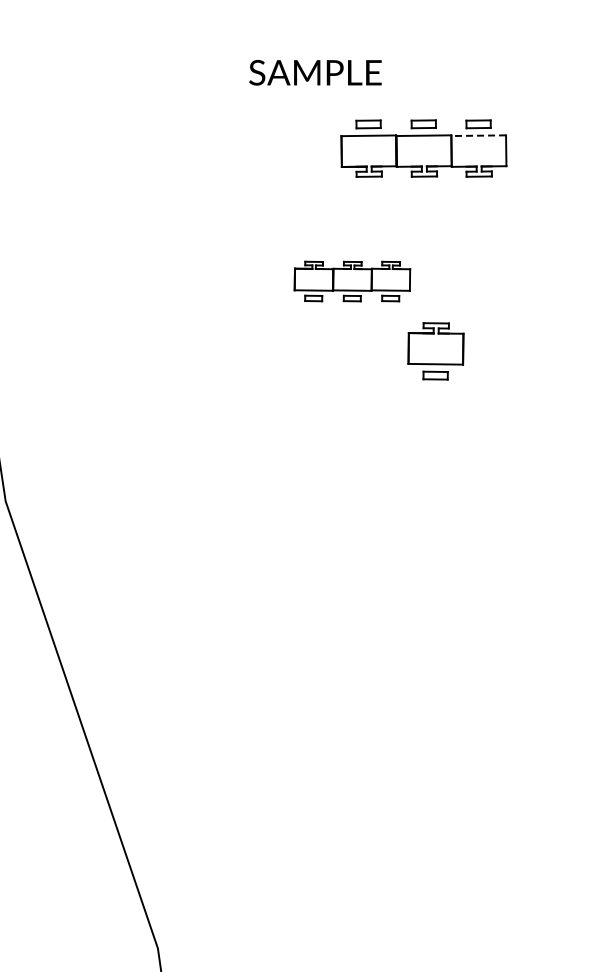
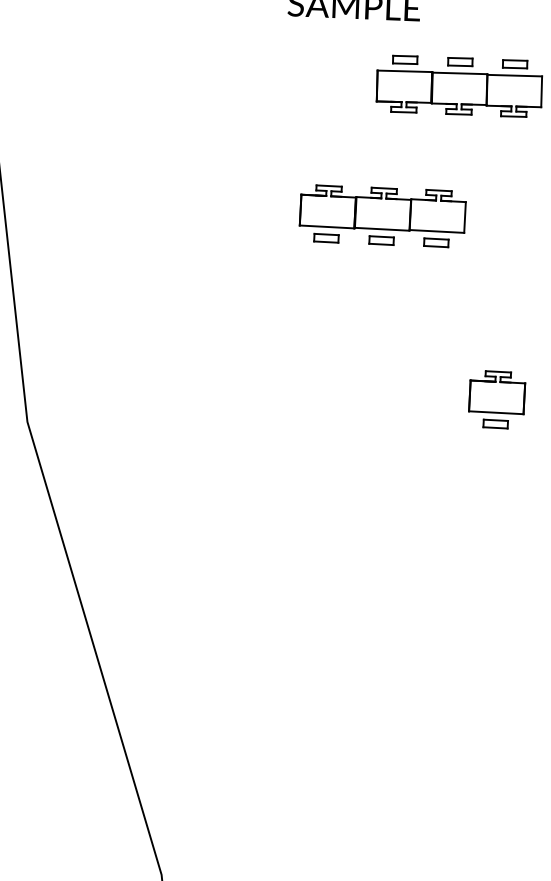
line: (478, 135) -> (514, 75), dashed -> solid
part: (352, 281) -> (382, 216), size x1.43
part: (435, 351) -> (496, 399), moved

